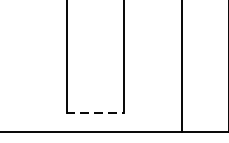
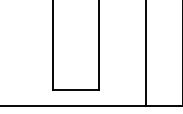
line: (95, 113) -> (76, 90), dashed -> solid

